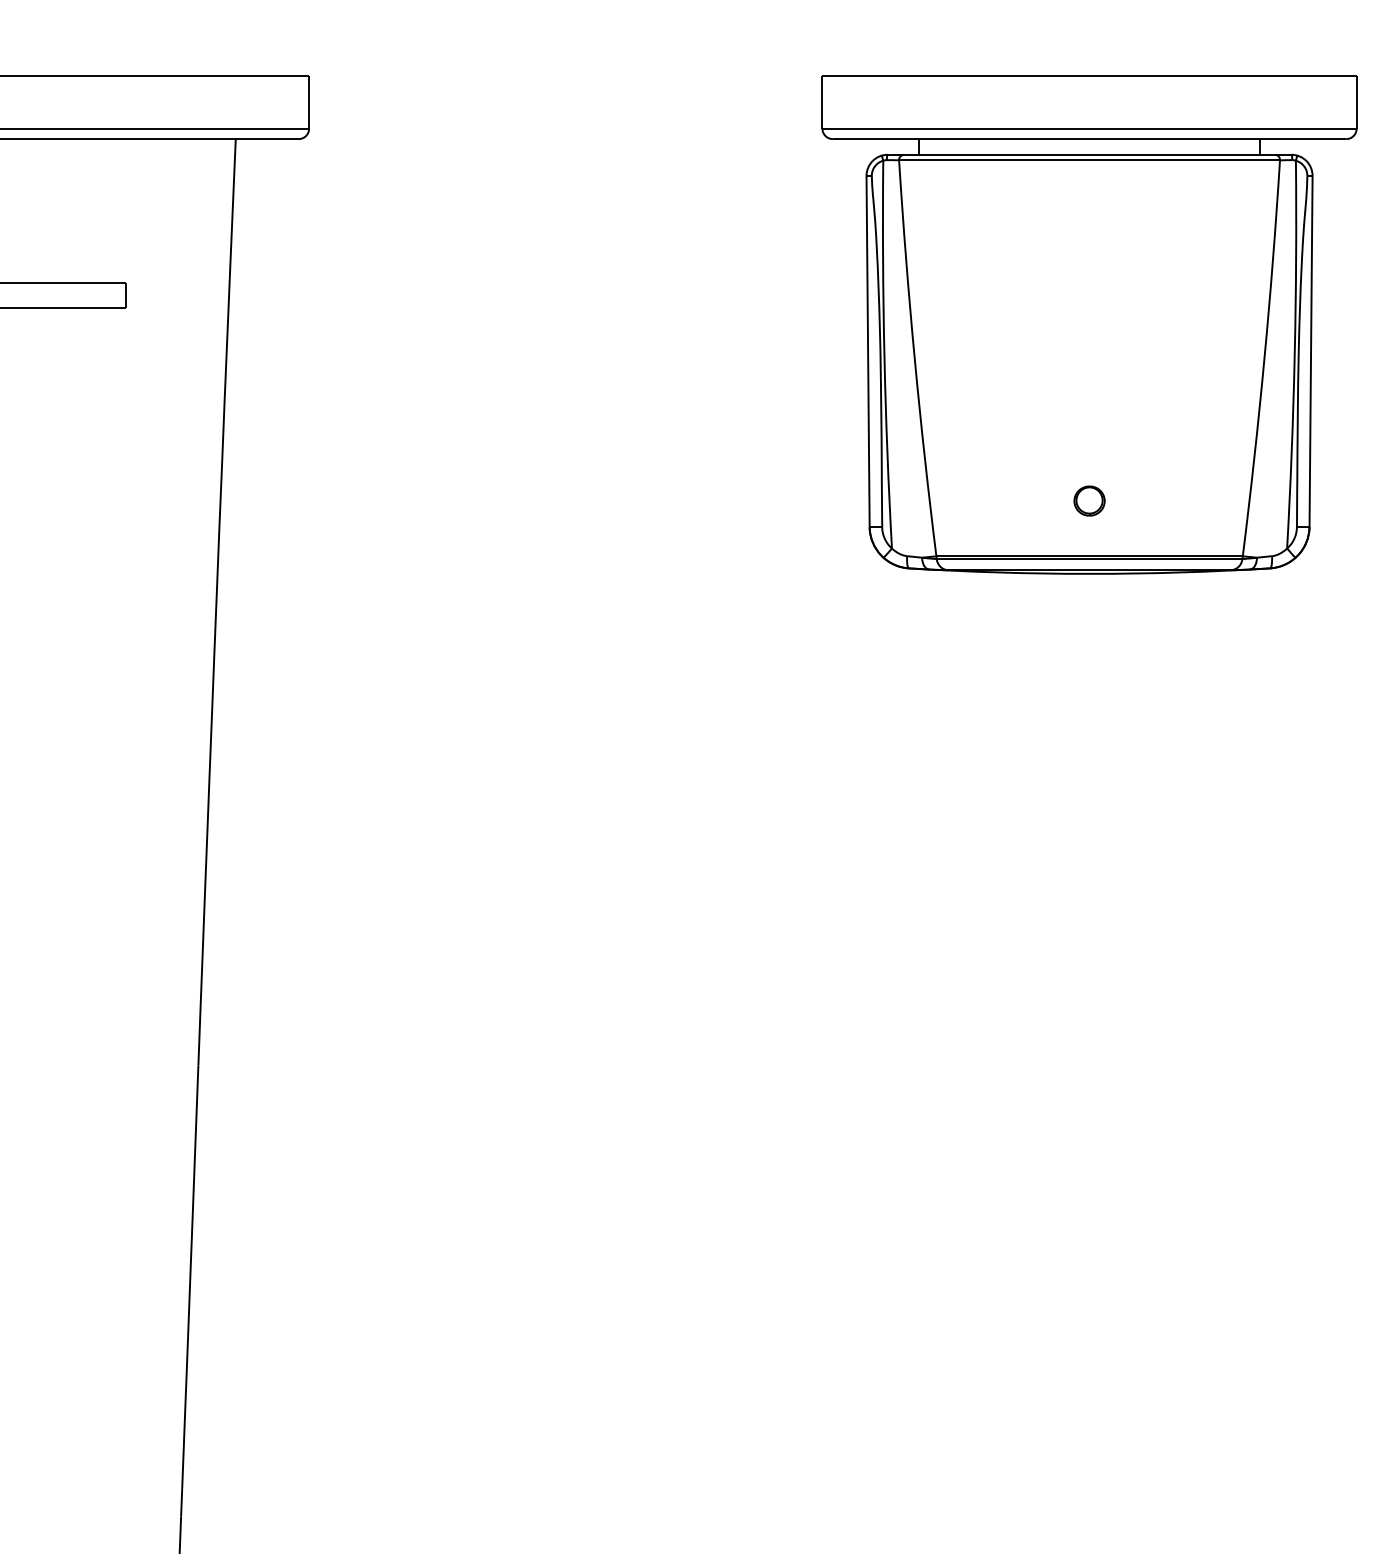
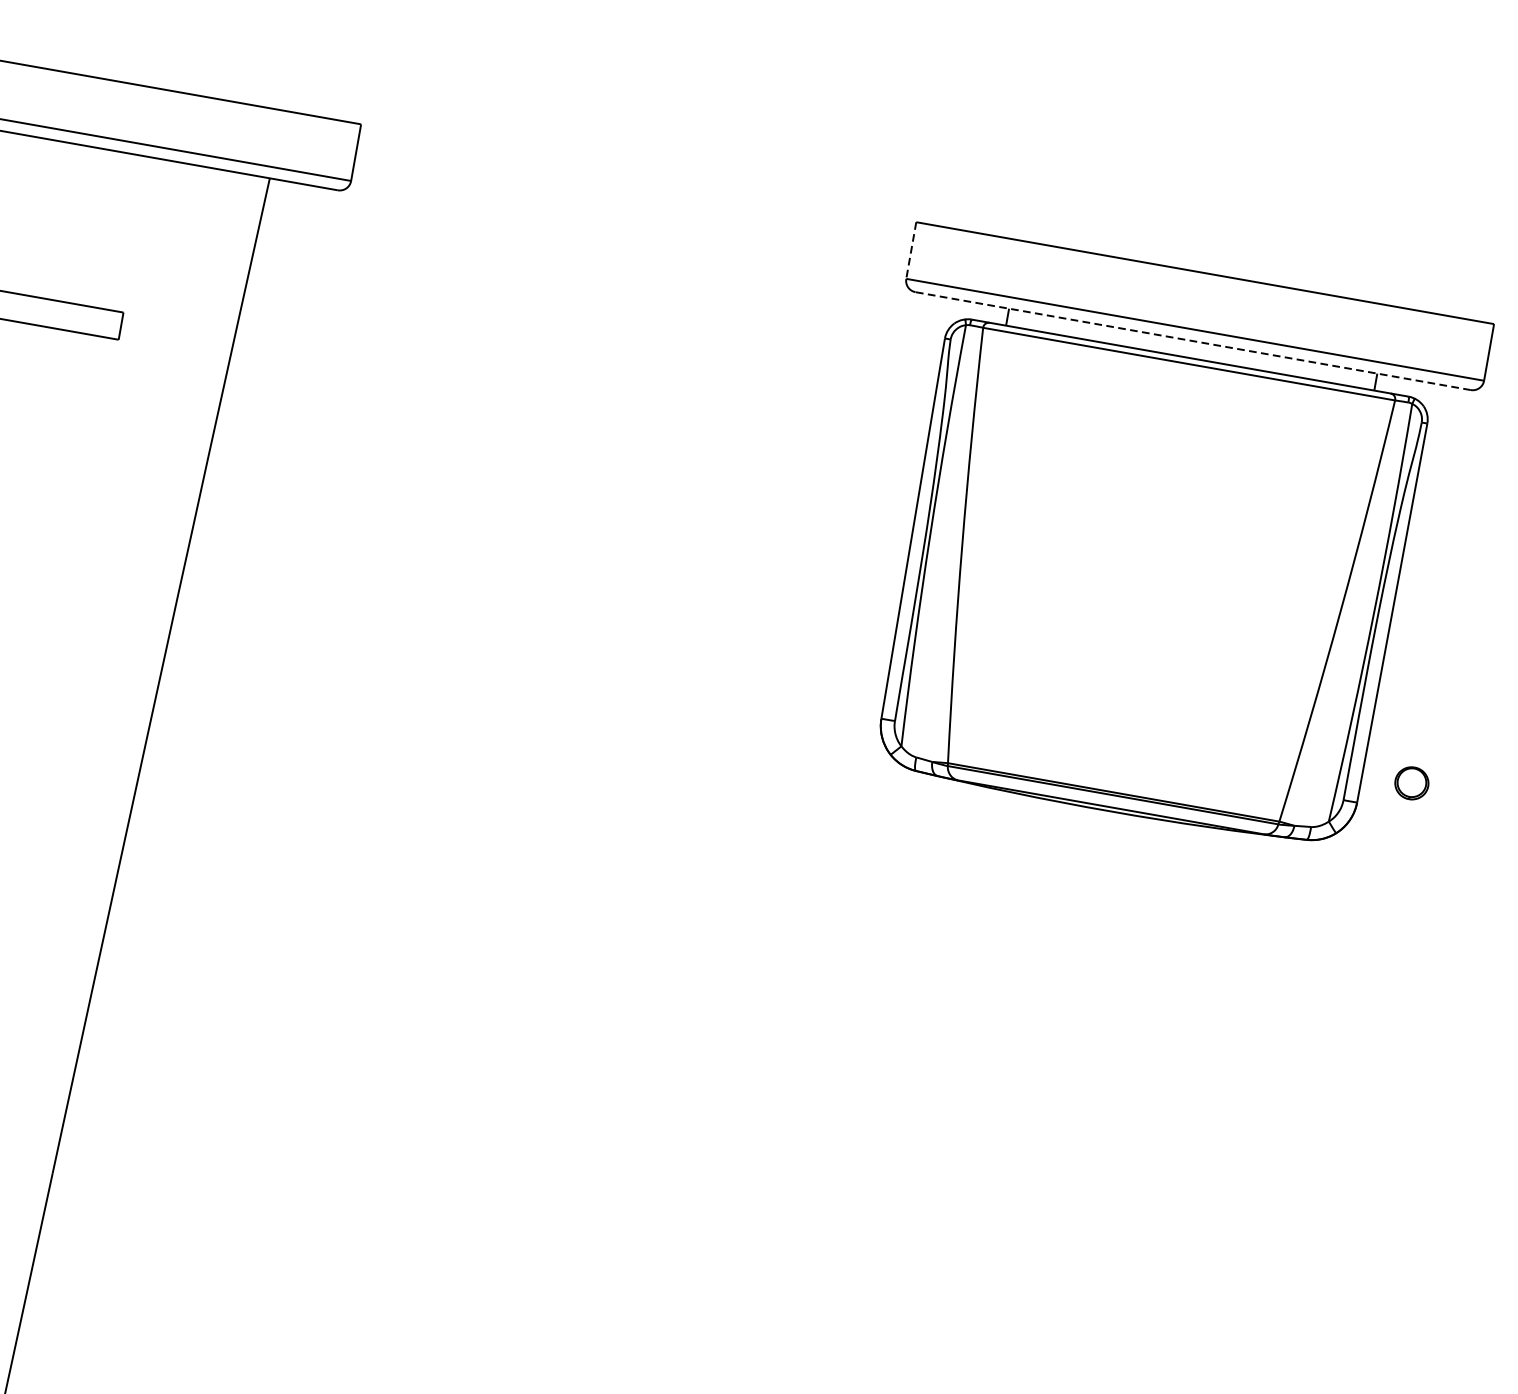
line: (822, 102) -> (911, 250), solid -> dashed
line: (1089, 139) -> (1193, 341), solid -> dashed
part: (1089, 500) -> (1411, 782), moved

